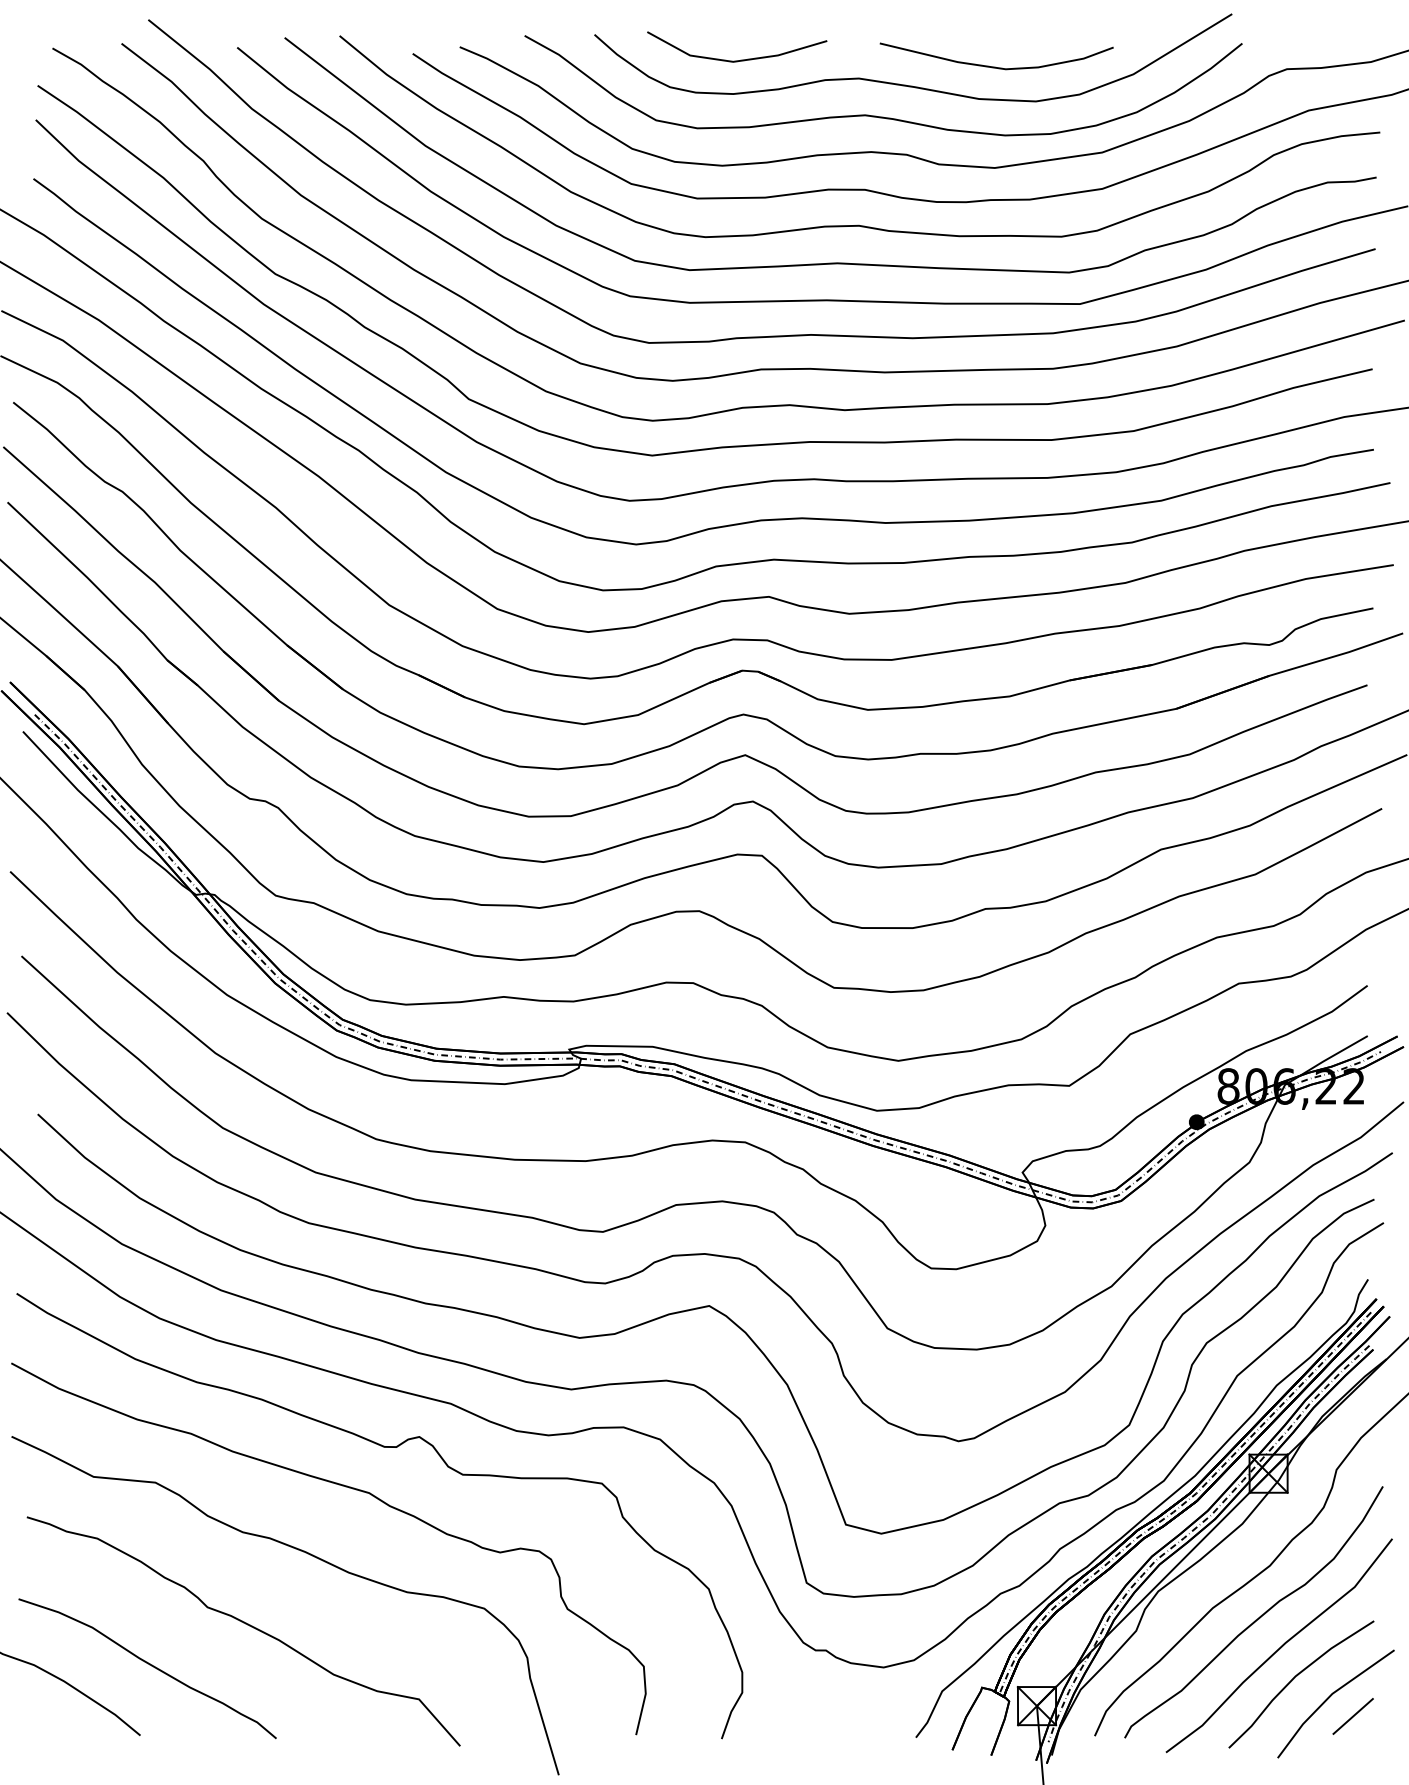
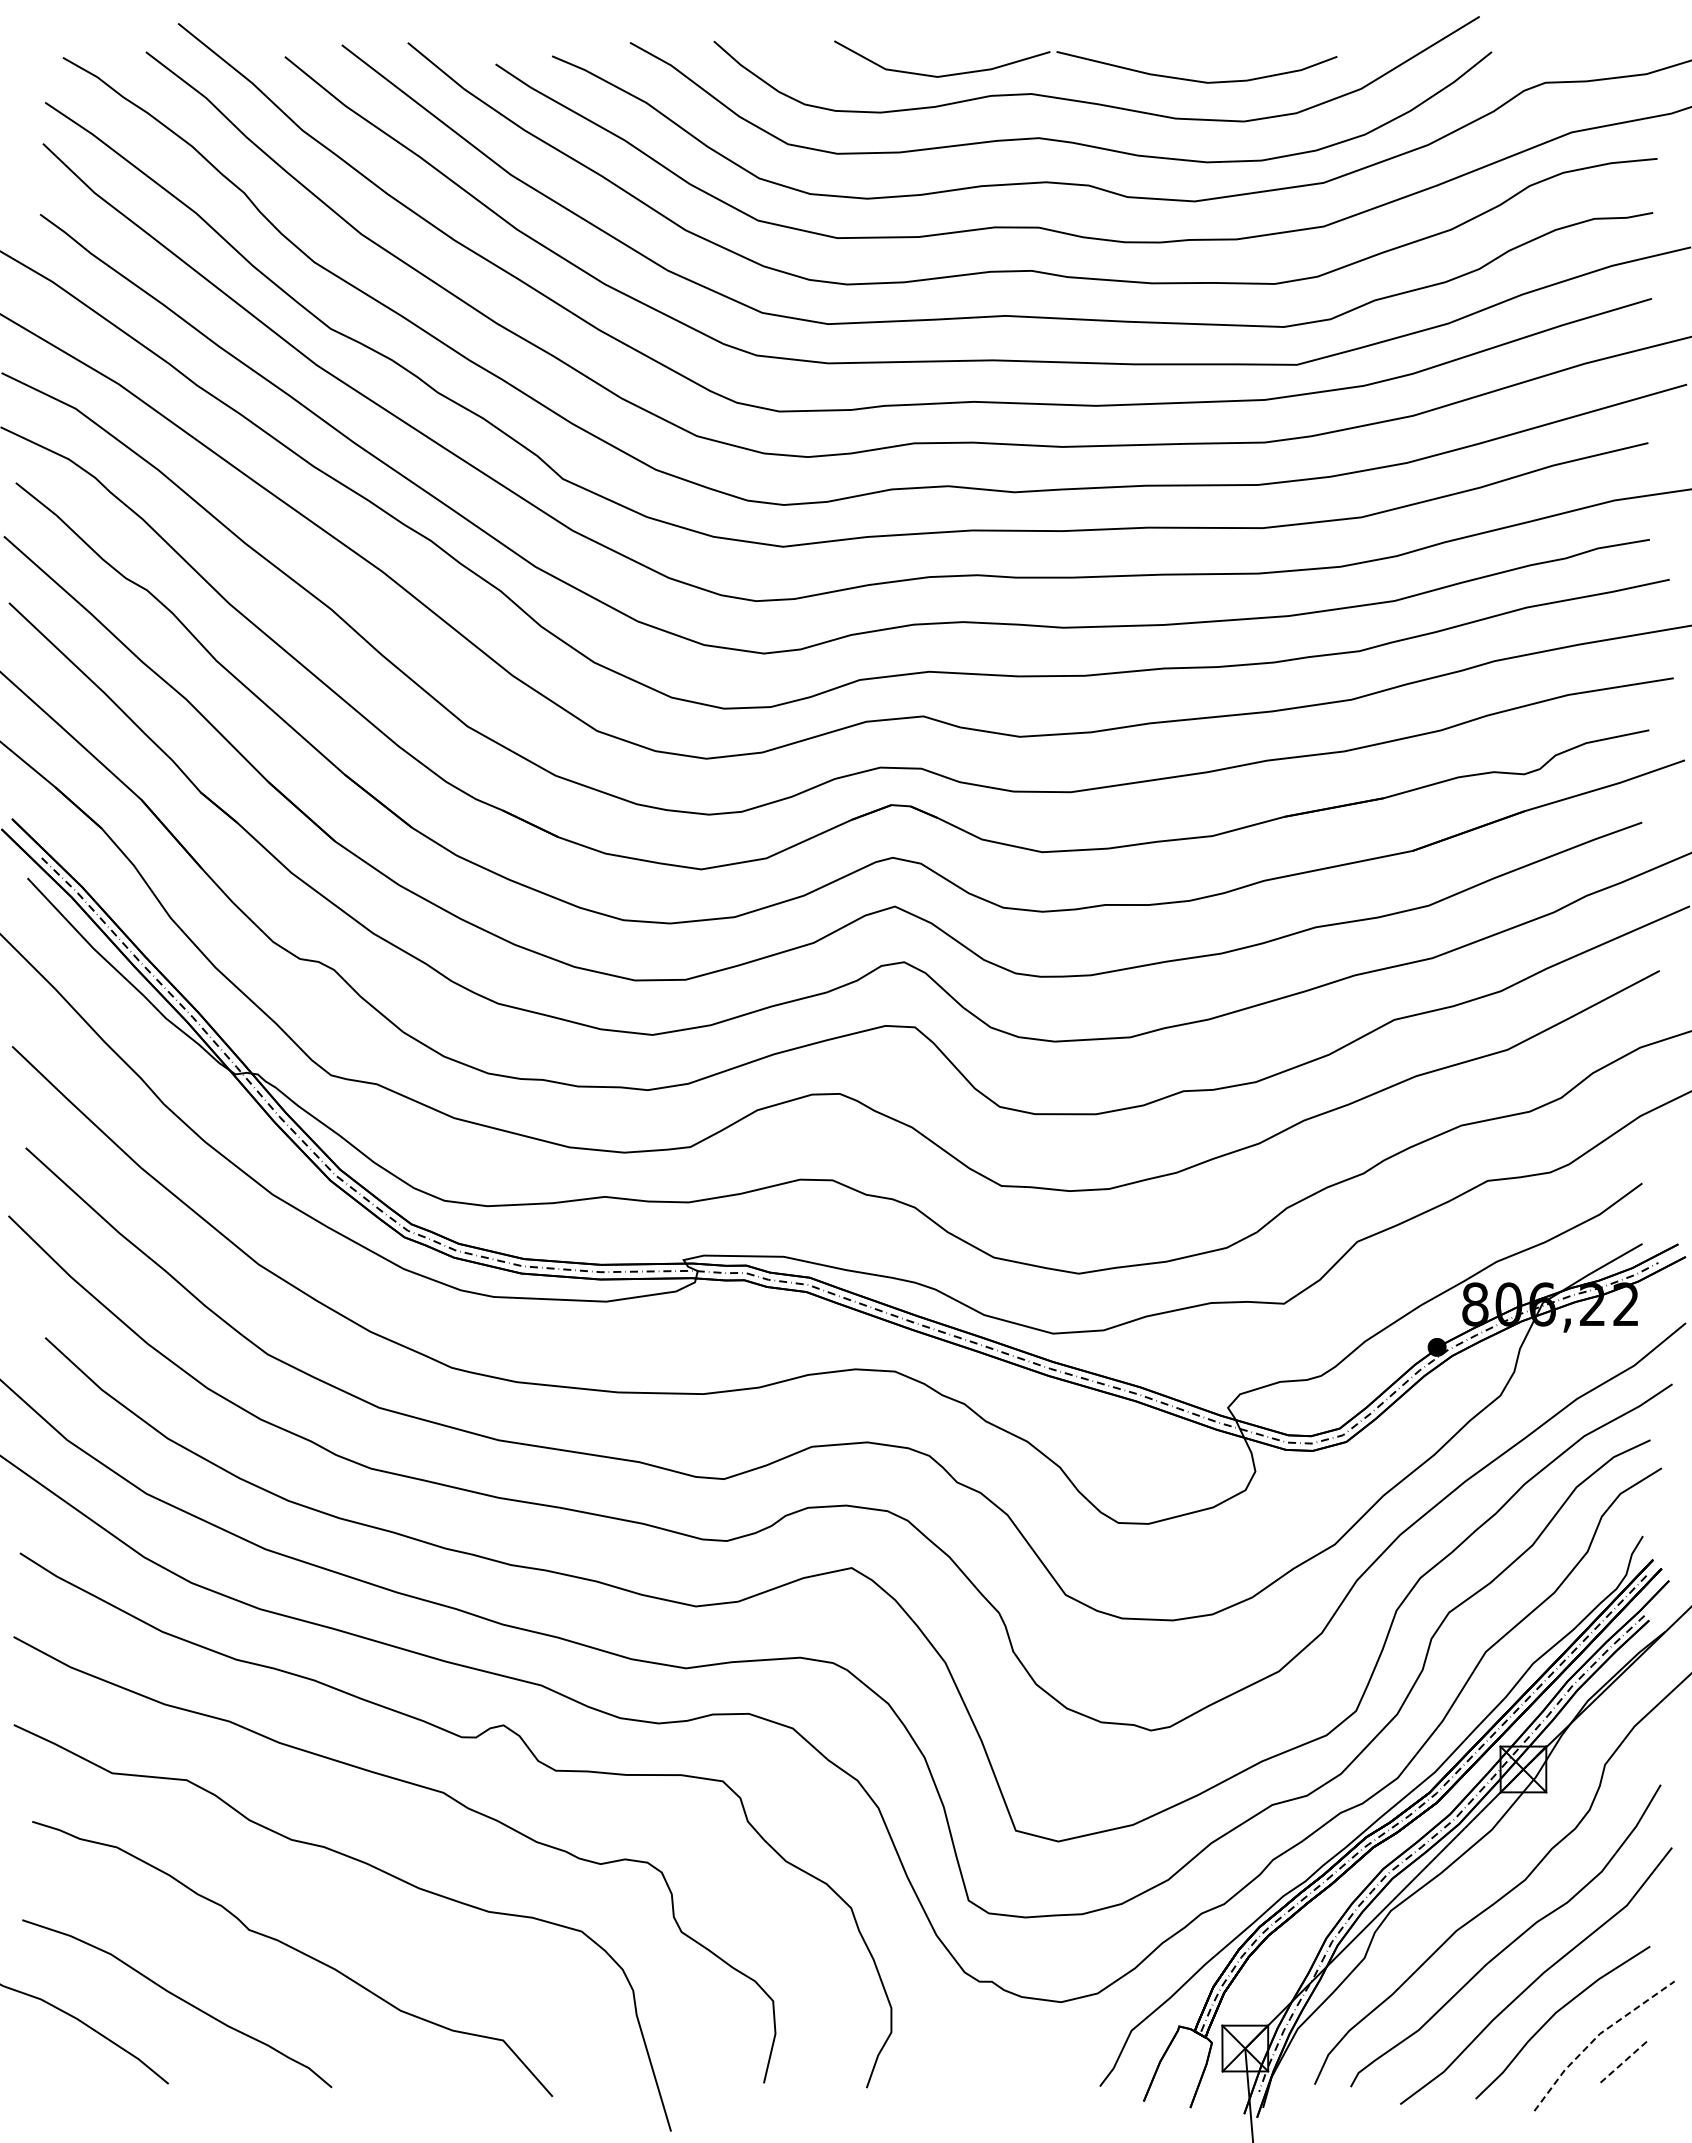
line: (739, 59) -> (945, 74), moved
line: (1329, 1696) -> (1596, 2037), solid -> dashed
line: (1353, 1716) -> (1625, 2061), solid -> dashed

